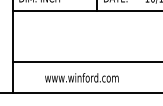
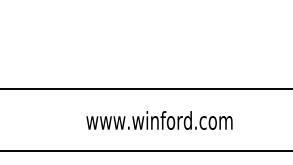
text: (81, 77) -> (158, 119), moved

